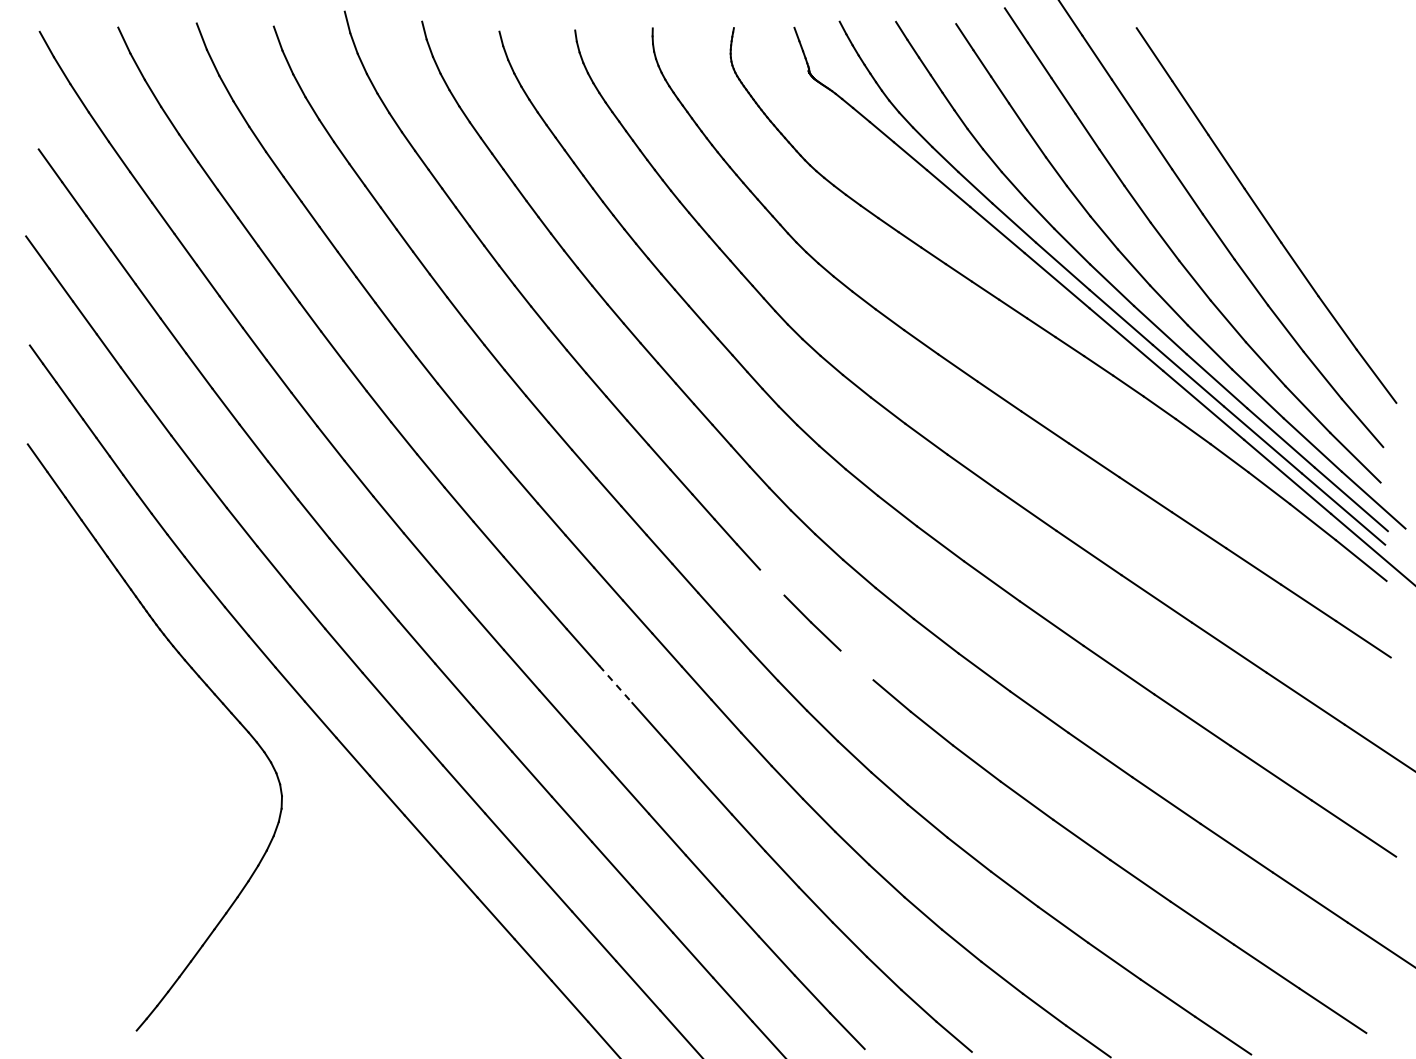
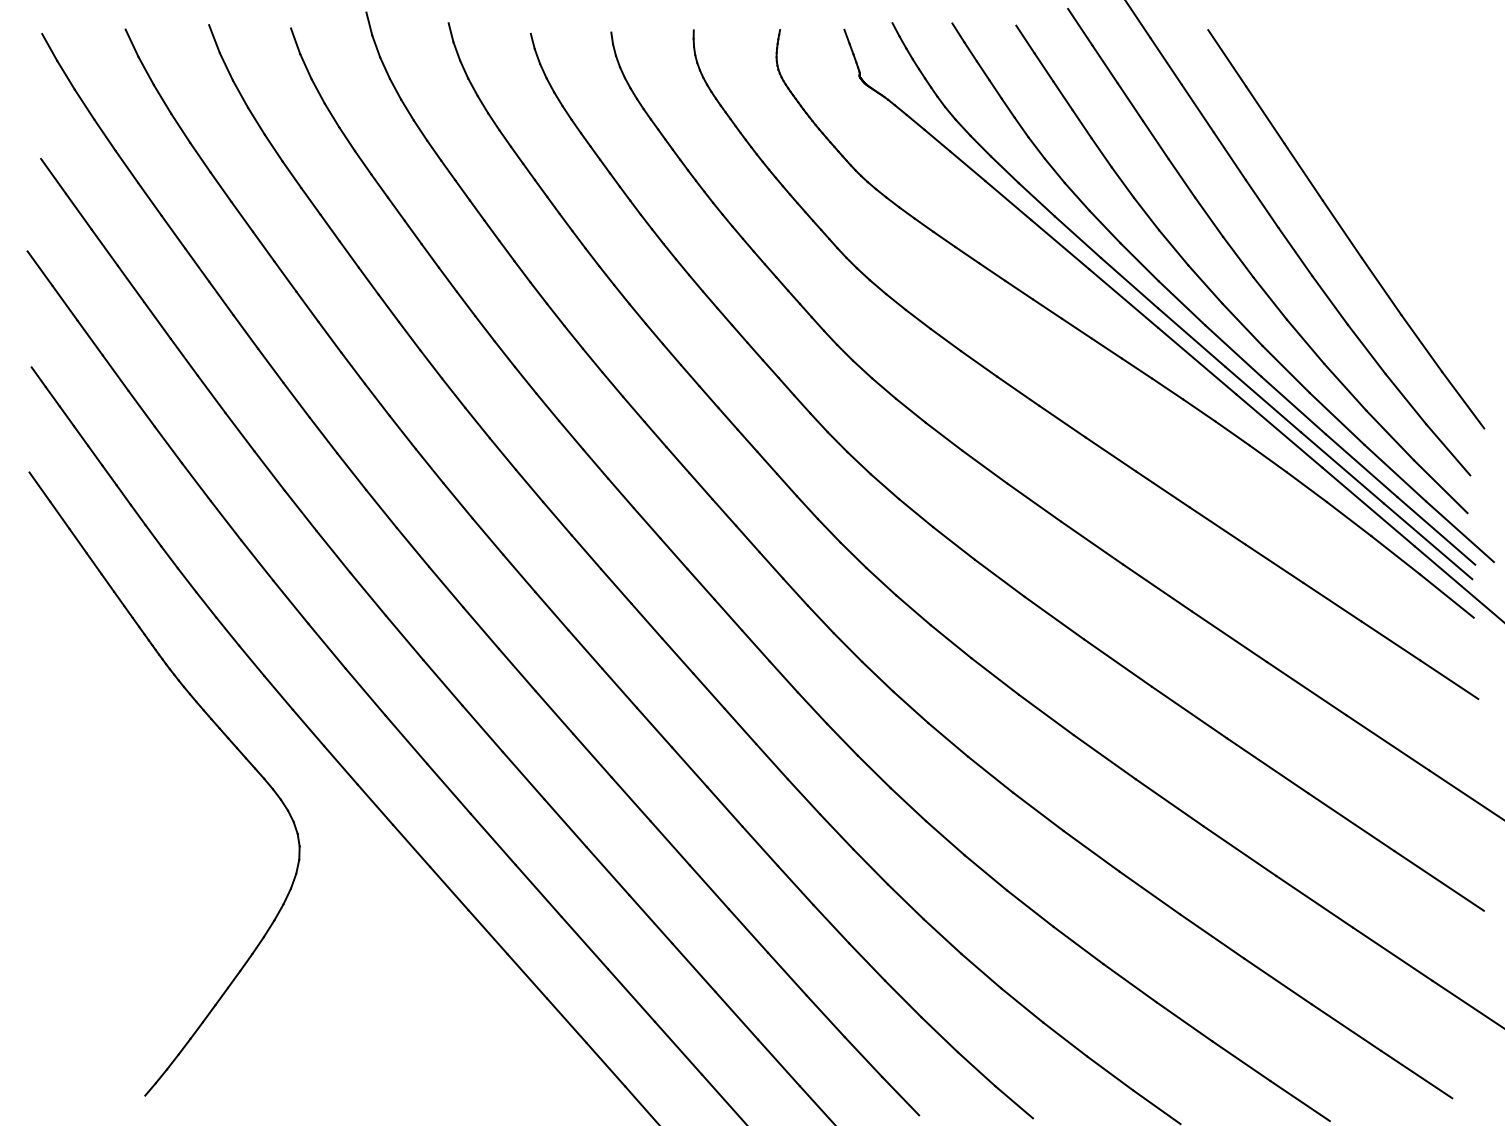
line: (772, 582) -> (821, 619), added
line: (856, 665) -> (910, 707), added
line: (615, 684) -> (654, 727), dashed -> solid

